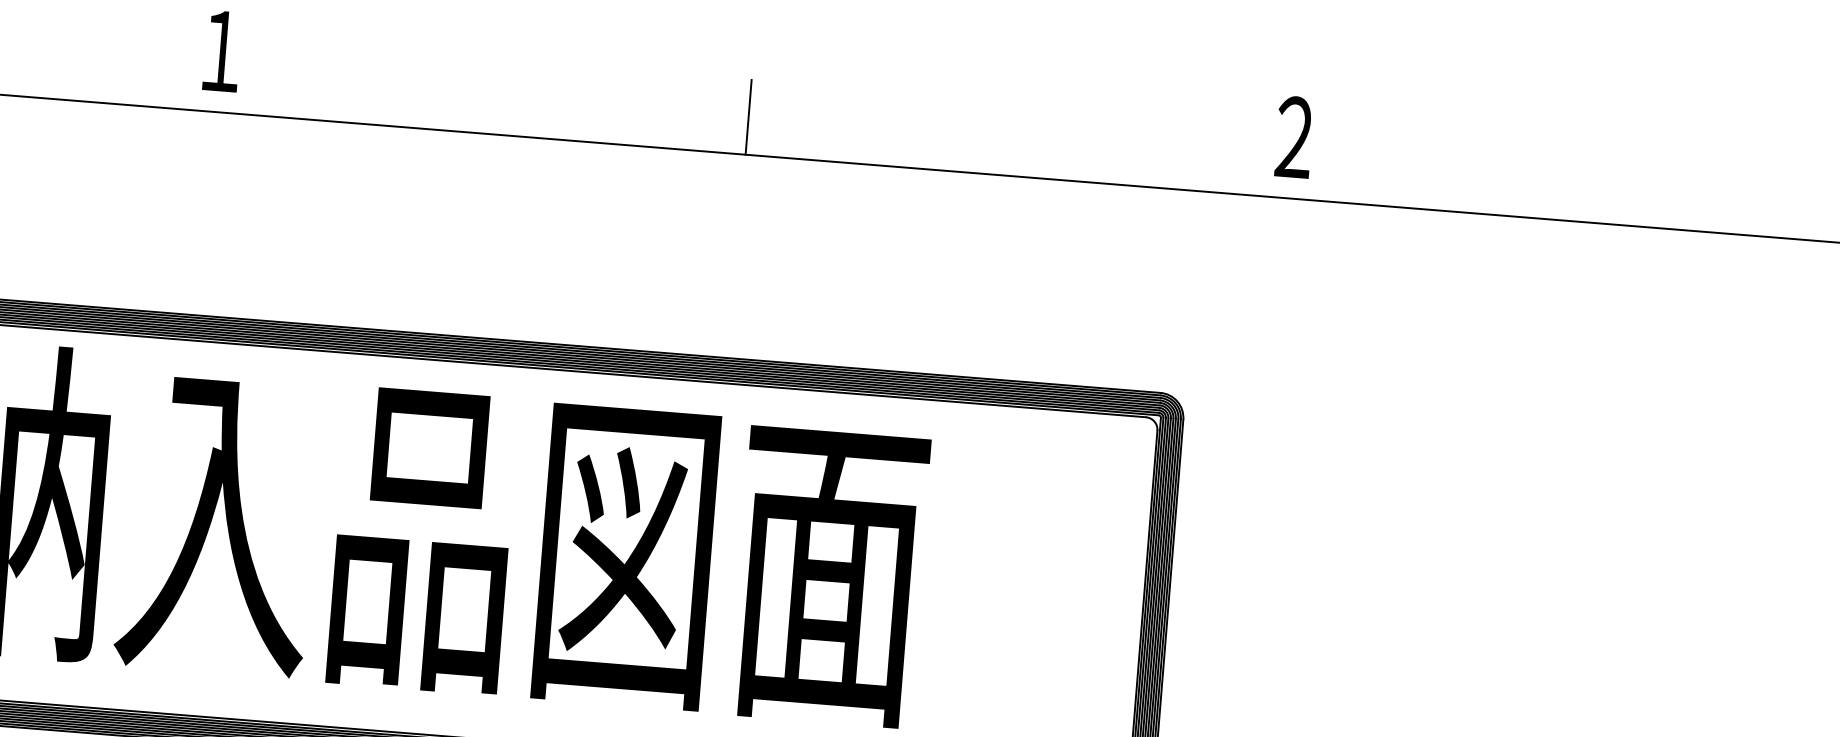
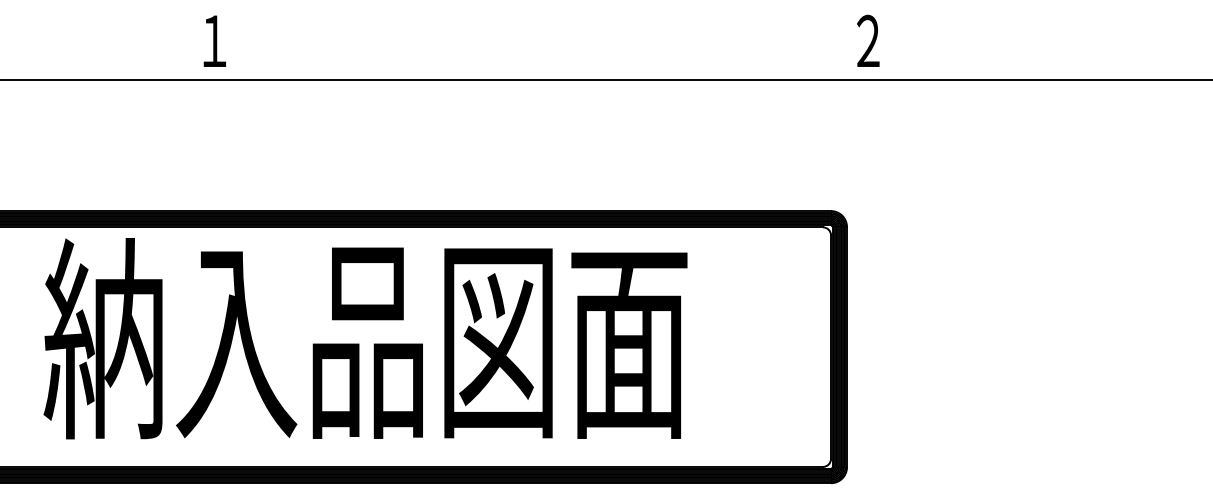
line: (749, 117) -> (554, 56), removed
text: (1294, 136) -> (868, 40), moved

